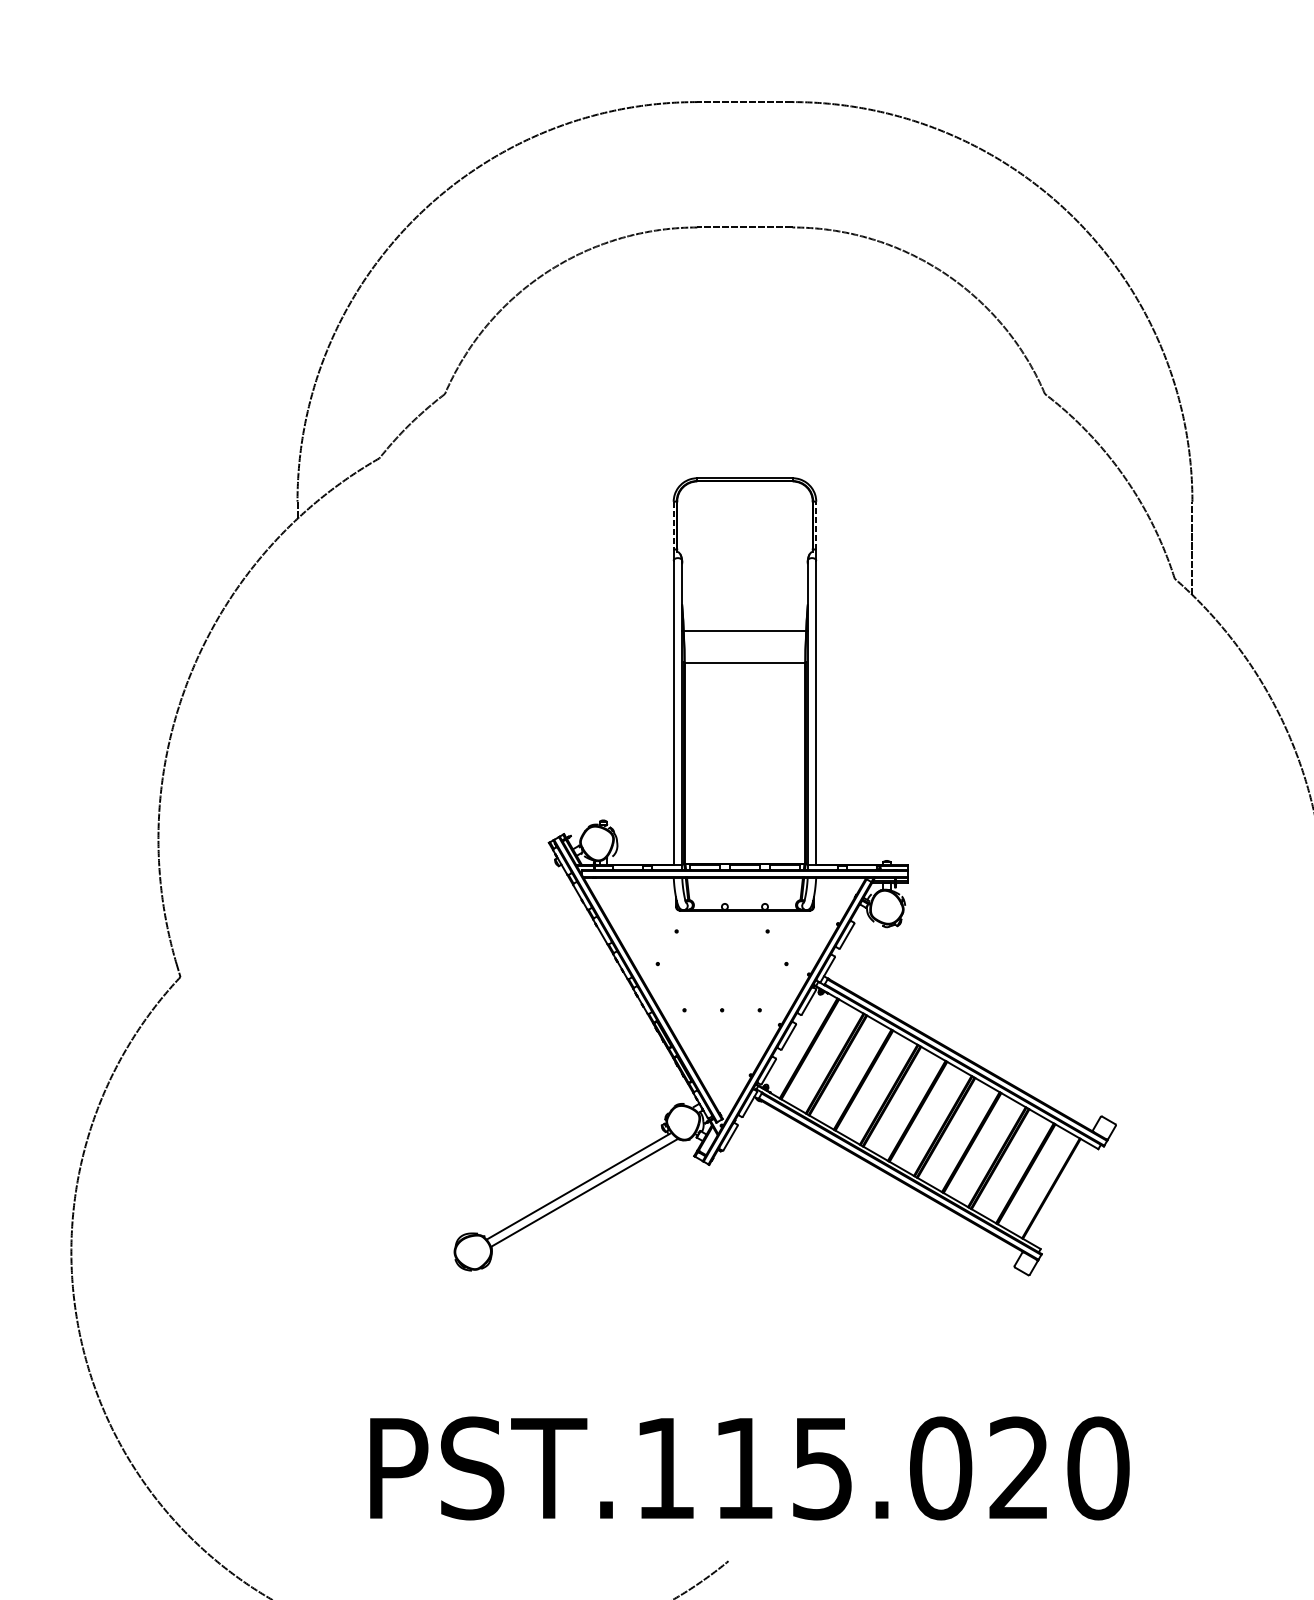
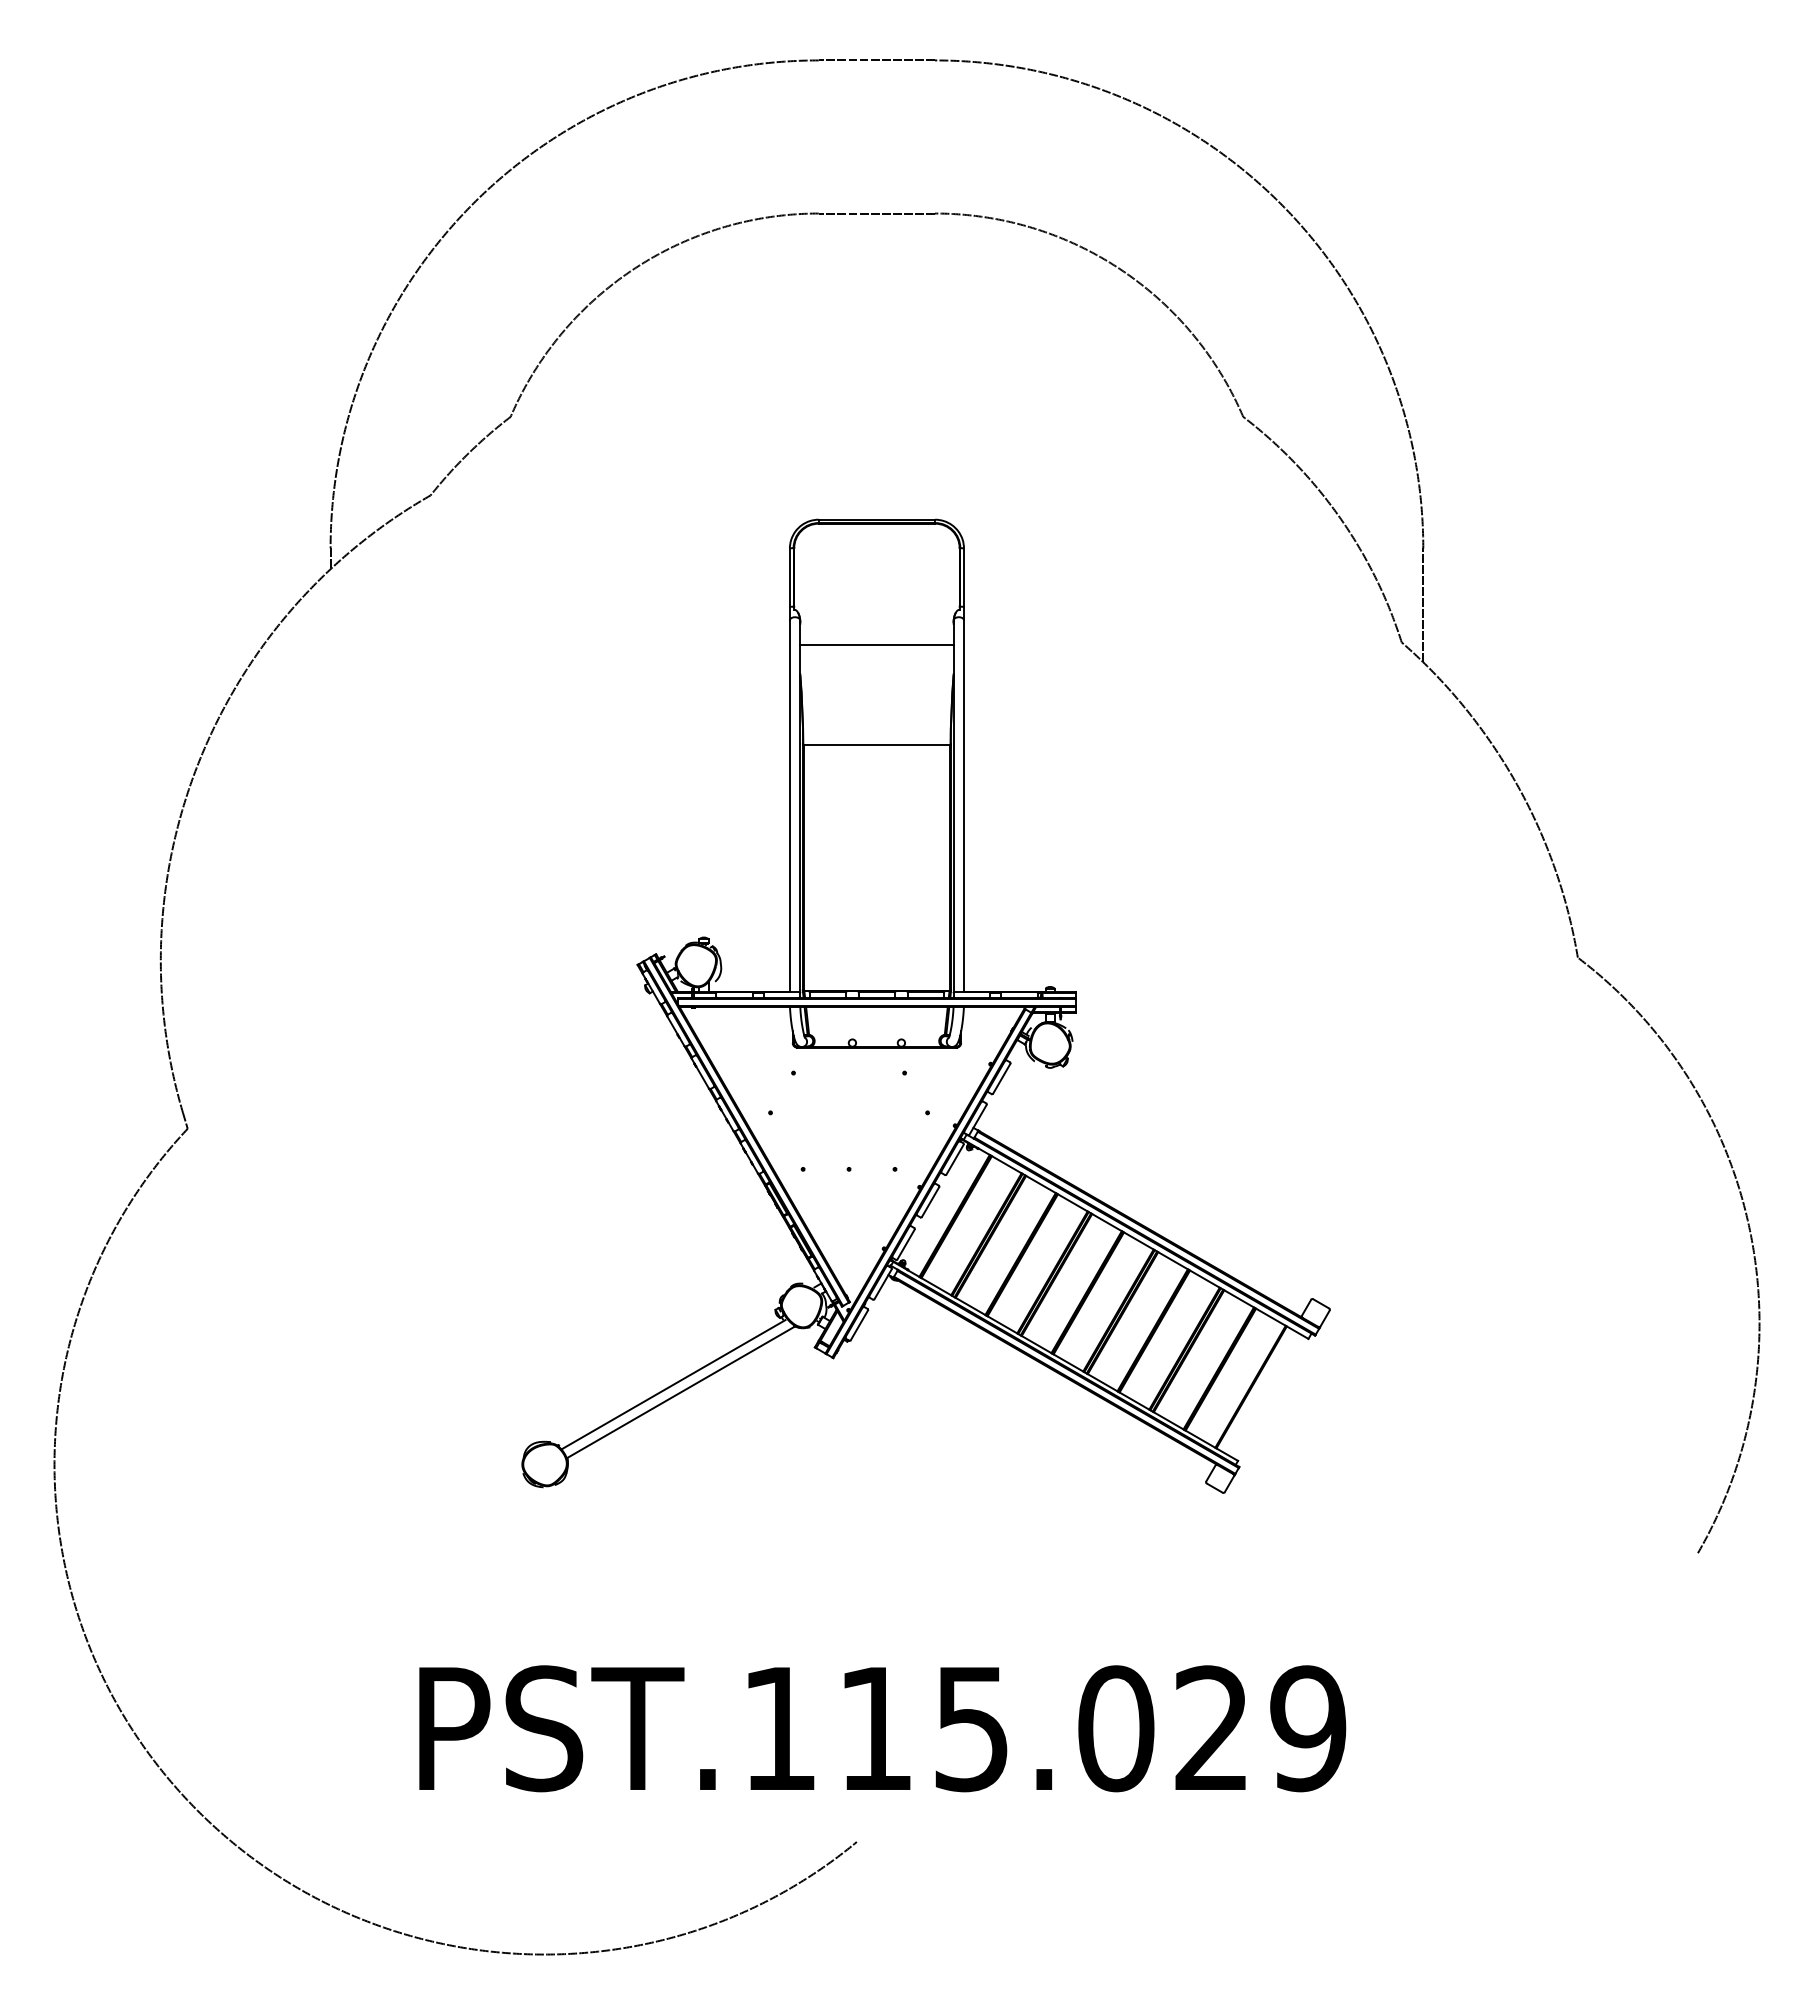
line: (816, 525) -> (964, 577), dashed -> solid
line: (673, 526) -> (789, 578), dashed -> solid
line: (744, 631) -> (876, 644), moved
text: (1098, 1468) -> (1308, 1728), PST.115.020 -> PST.115.029

